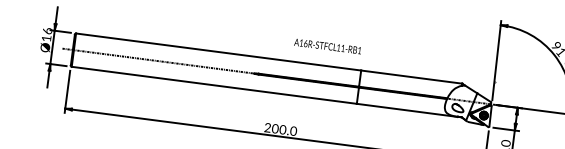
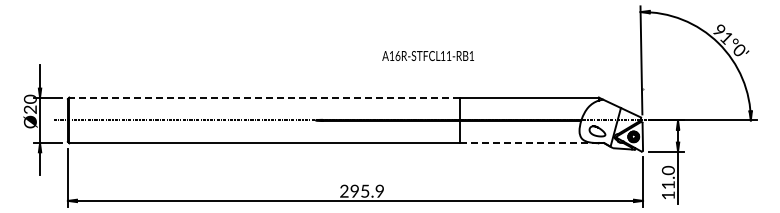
text: (46, 34) -> (29, 103), Ø16 -> Ø20
text: (327, 46) -> (427, 55), moved
line: (218, 51) -> (264, 97), solid -> dashed
line: (408, 110) -> (530, 143), solid -> dashed
text: (284, 129) -> (367, 190), 200.0 -> 295.9

